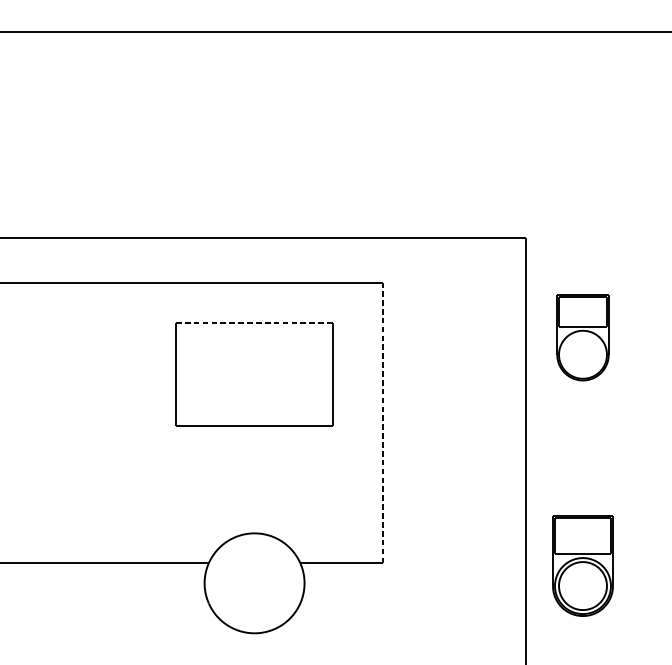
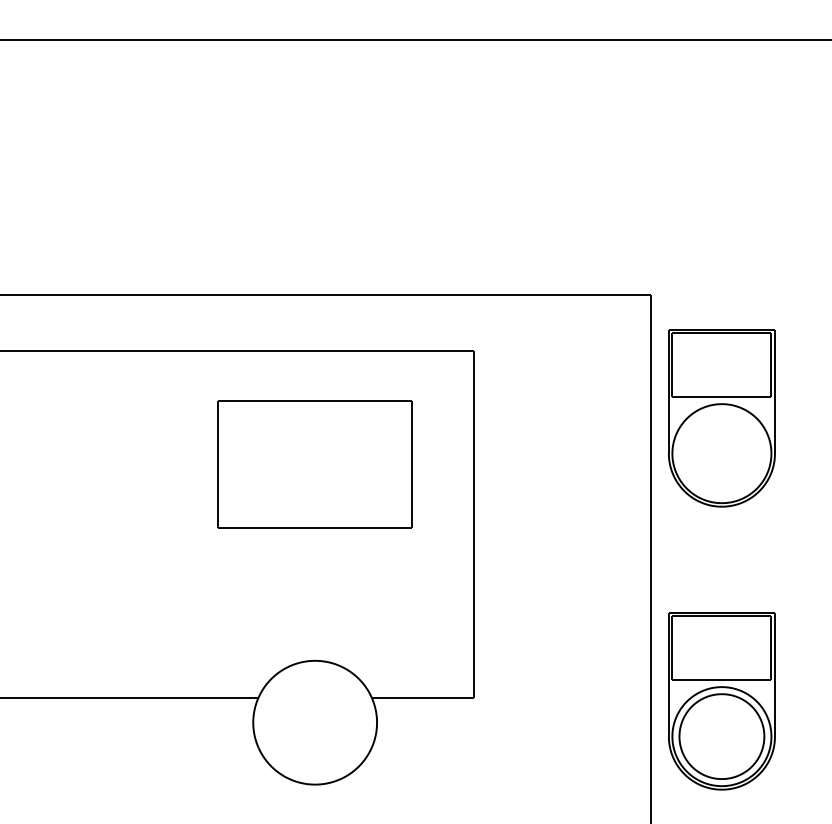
line: (254, 323) -> (315, 400), dashed -> solid
part: (582, 337) -> (721, 418), size x1.67
line: (383, 422) -> (474, 523), dashed -> solid
part: (582, 566) -> (721, 701), size x1.43

